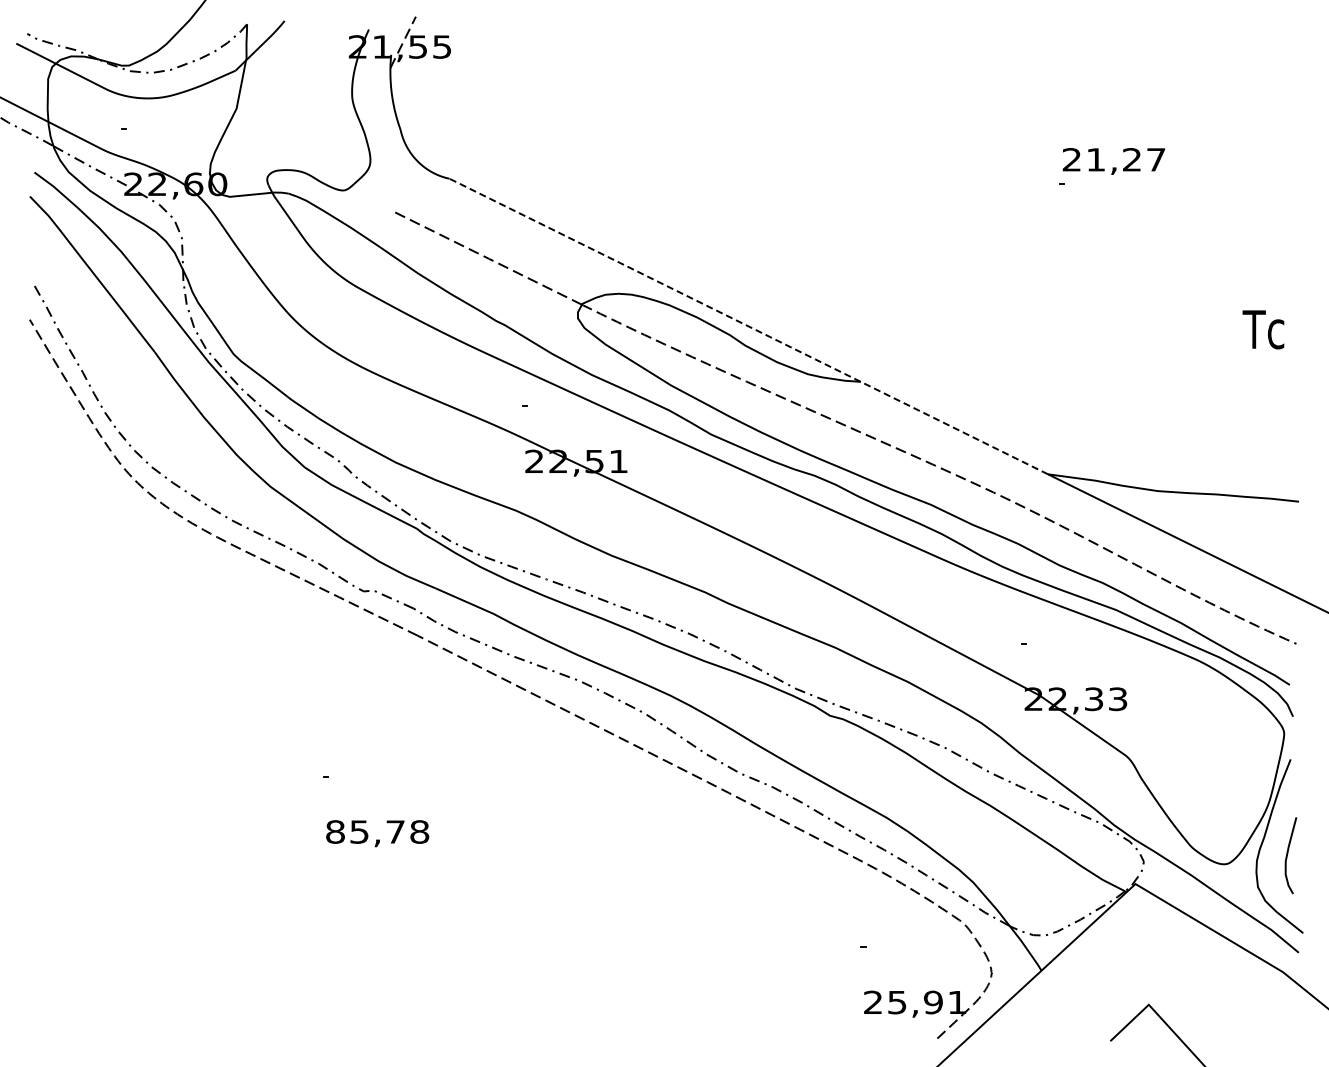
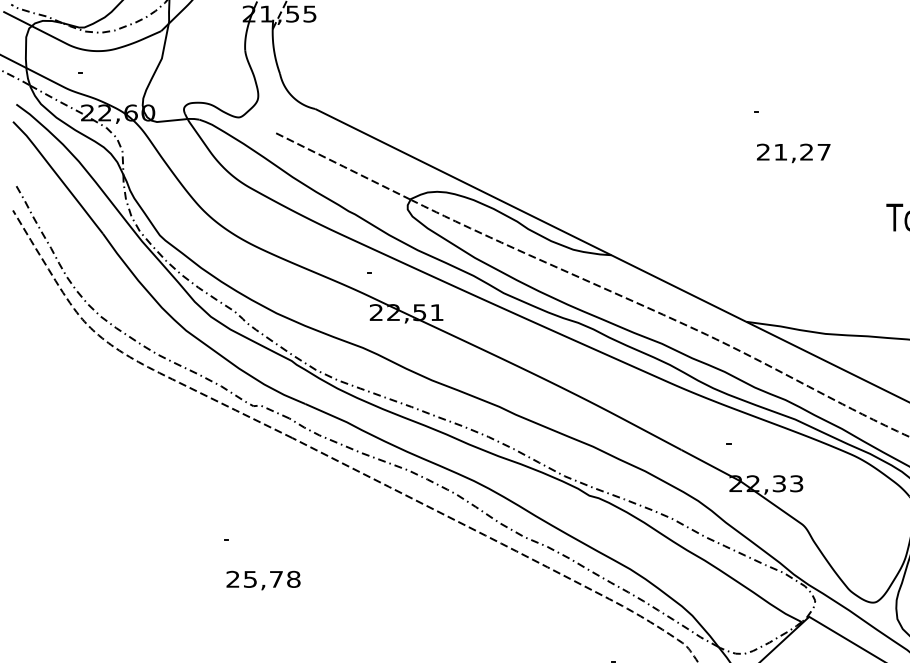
text: (1113, 161) -> (793, 153), moved
line: (749, 326) -> (531, 215), dashed -> solid
text: (335, 831) -> (233, 579), 85,78 -> 25,78

